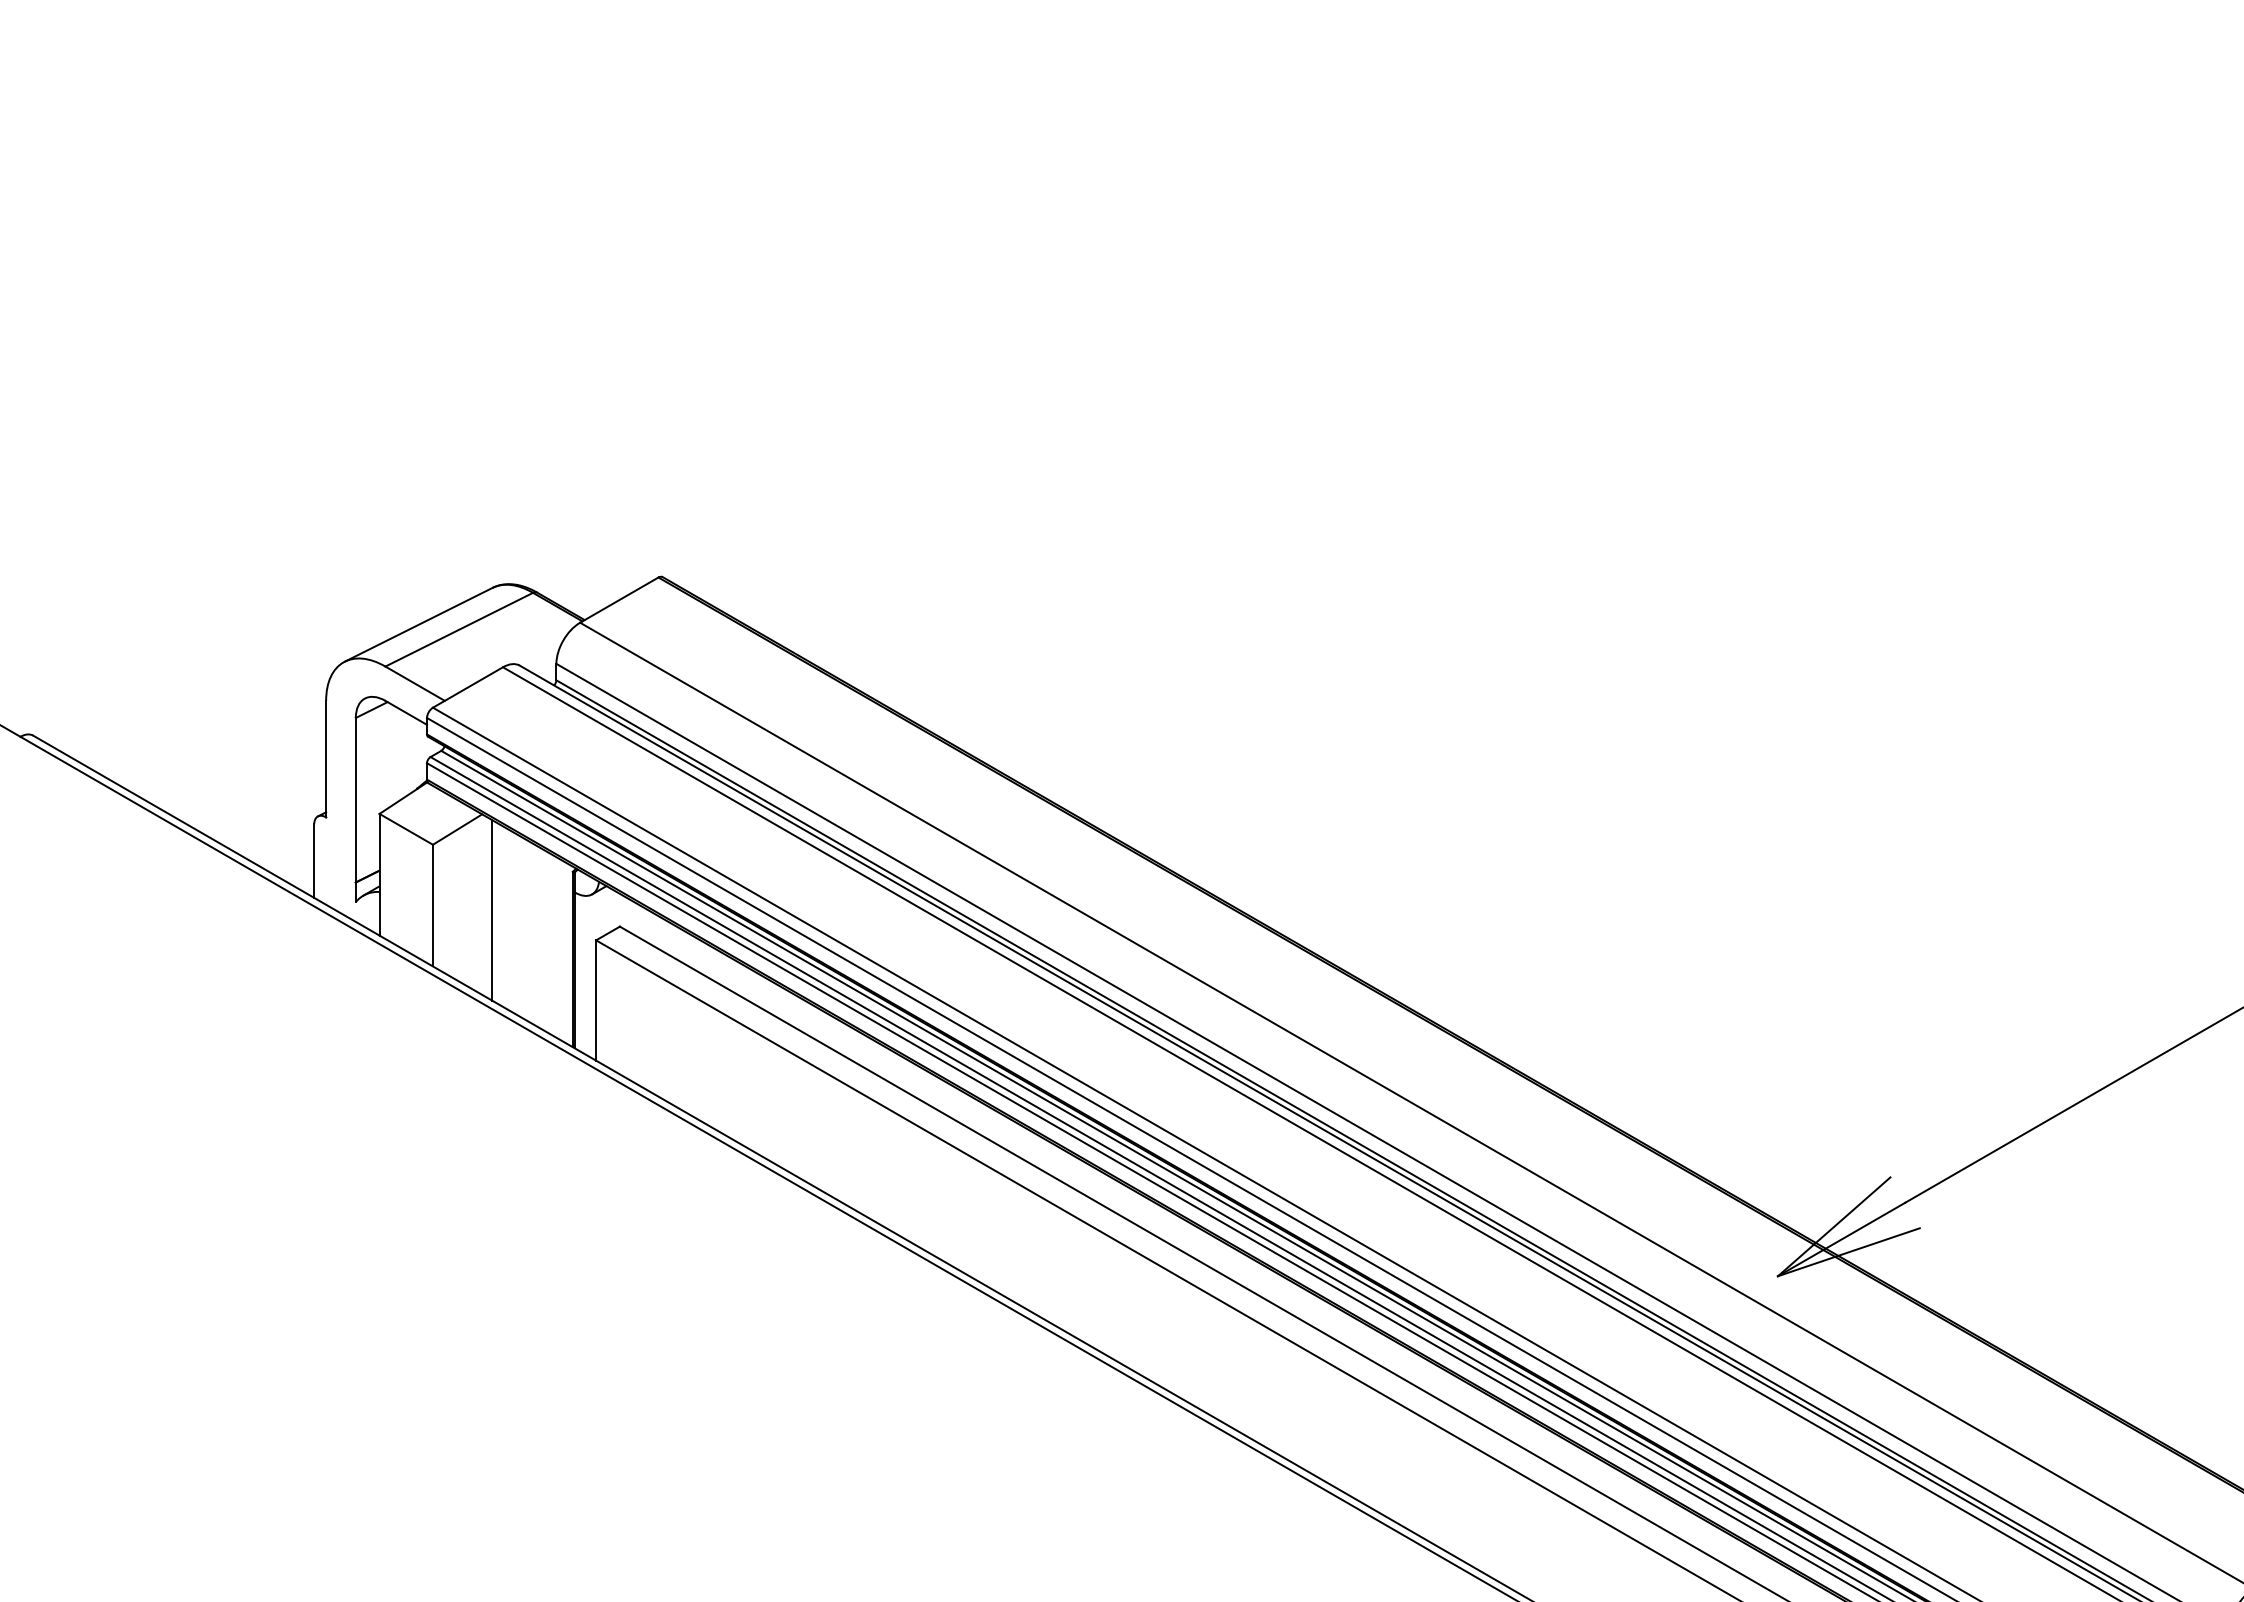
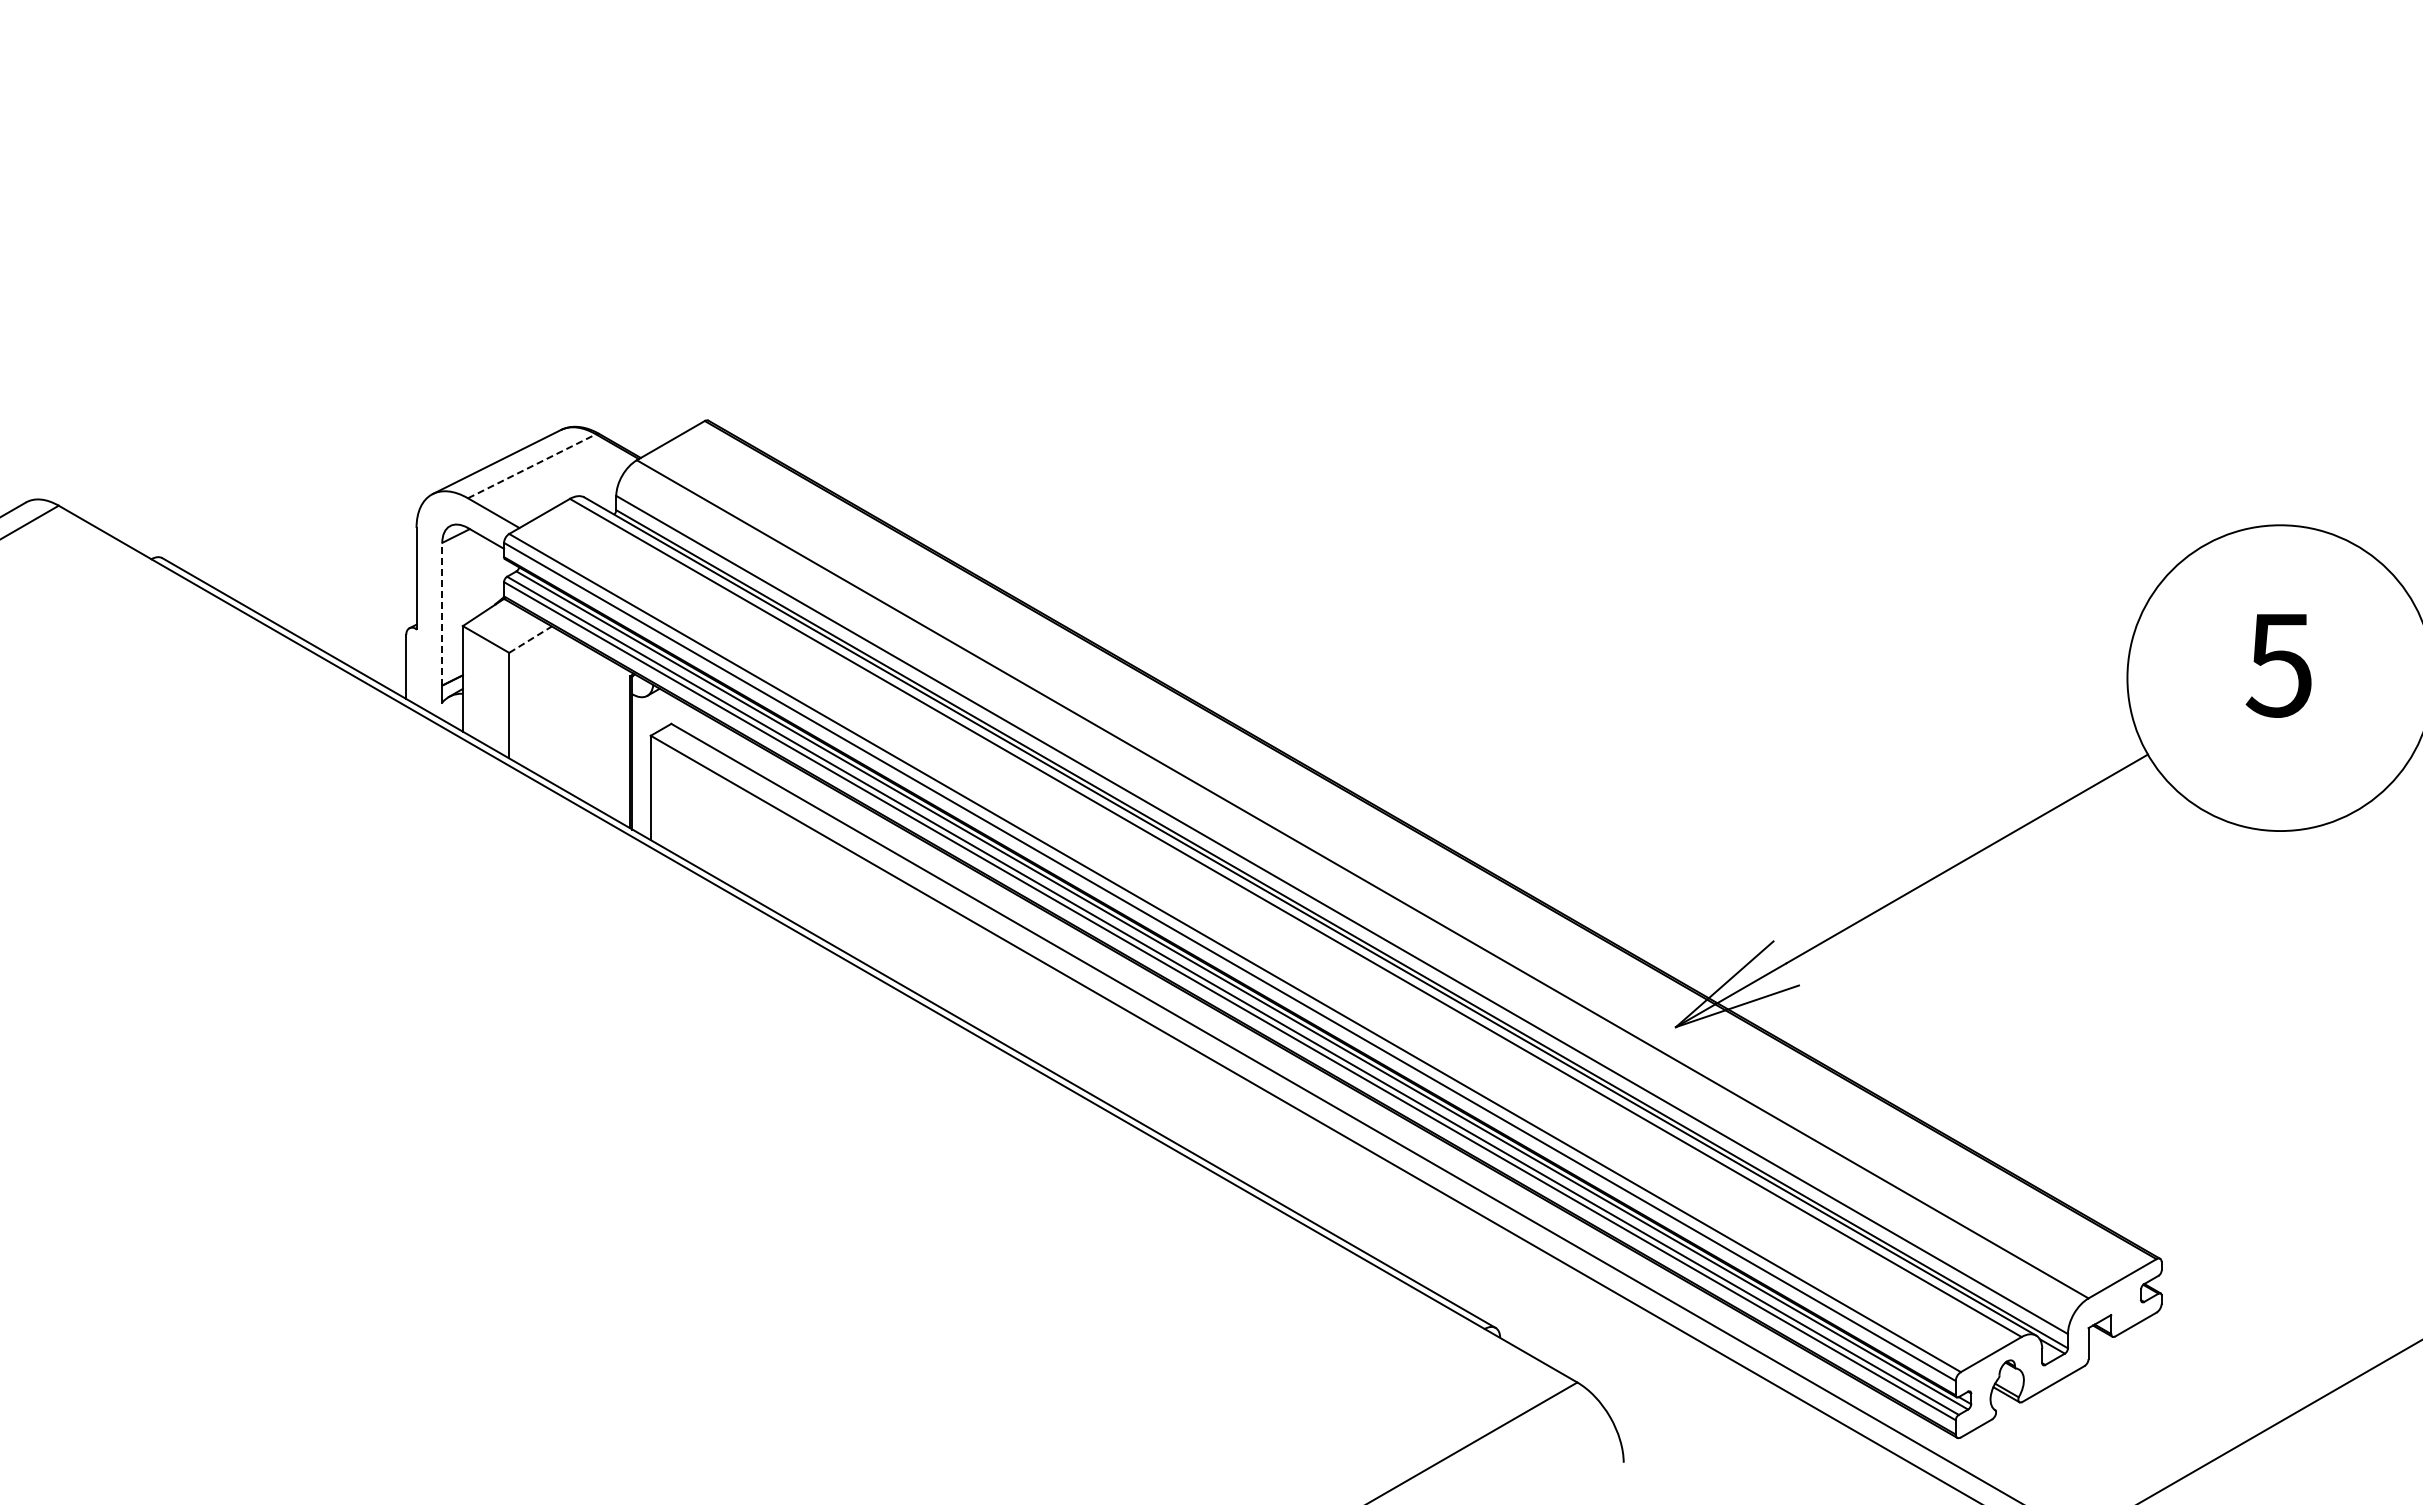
line: (459, 629) -> (532, 466), solid -> dashed
line: (356, 799) -> (442, 613), solid -> dashed
line: (457, 829) -> (530, 639), solid -> dashed
line: (492, 910) -> (560, 709), removed

